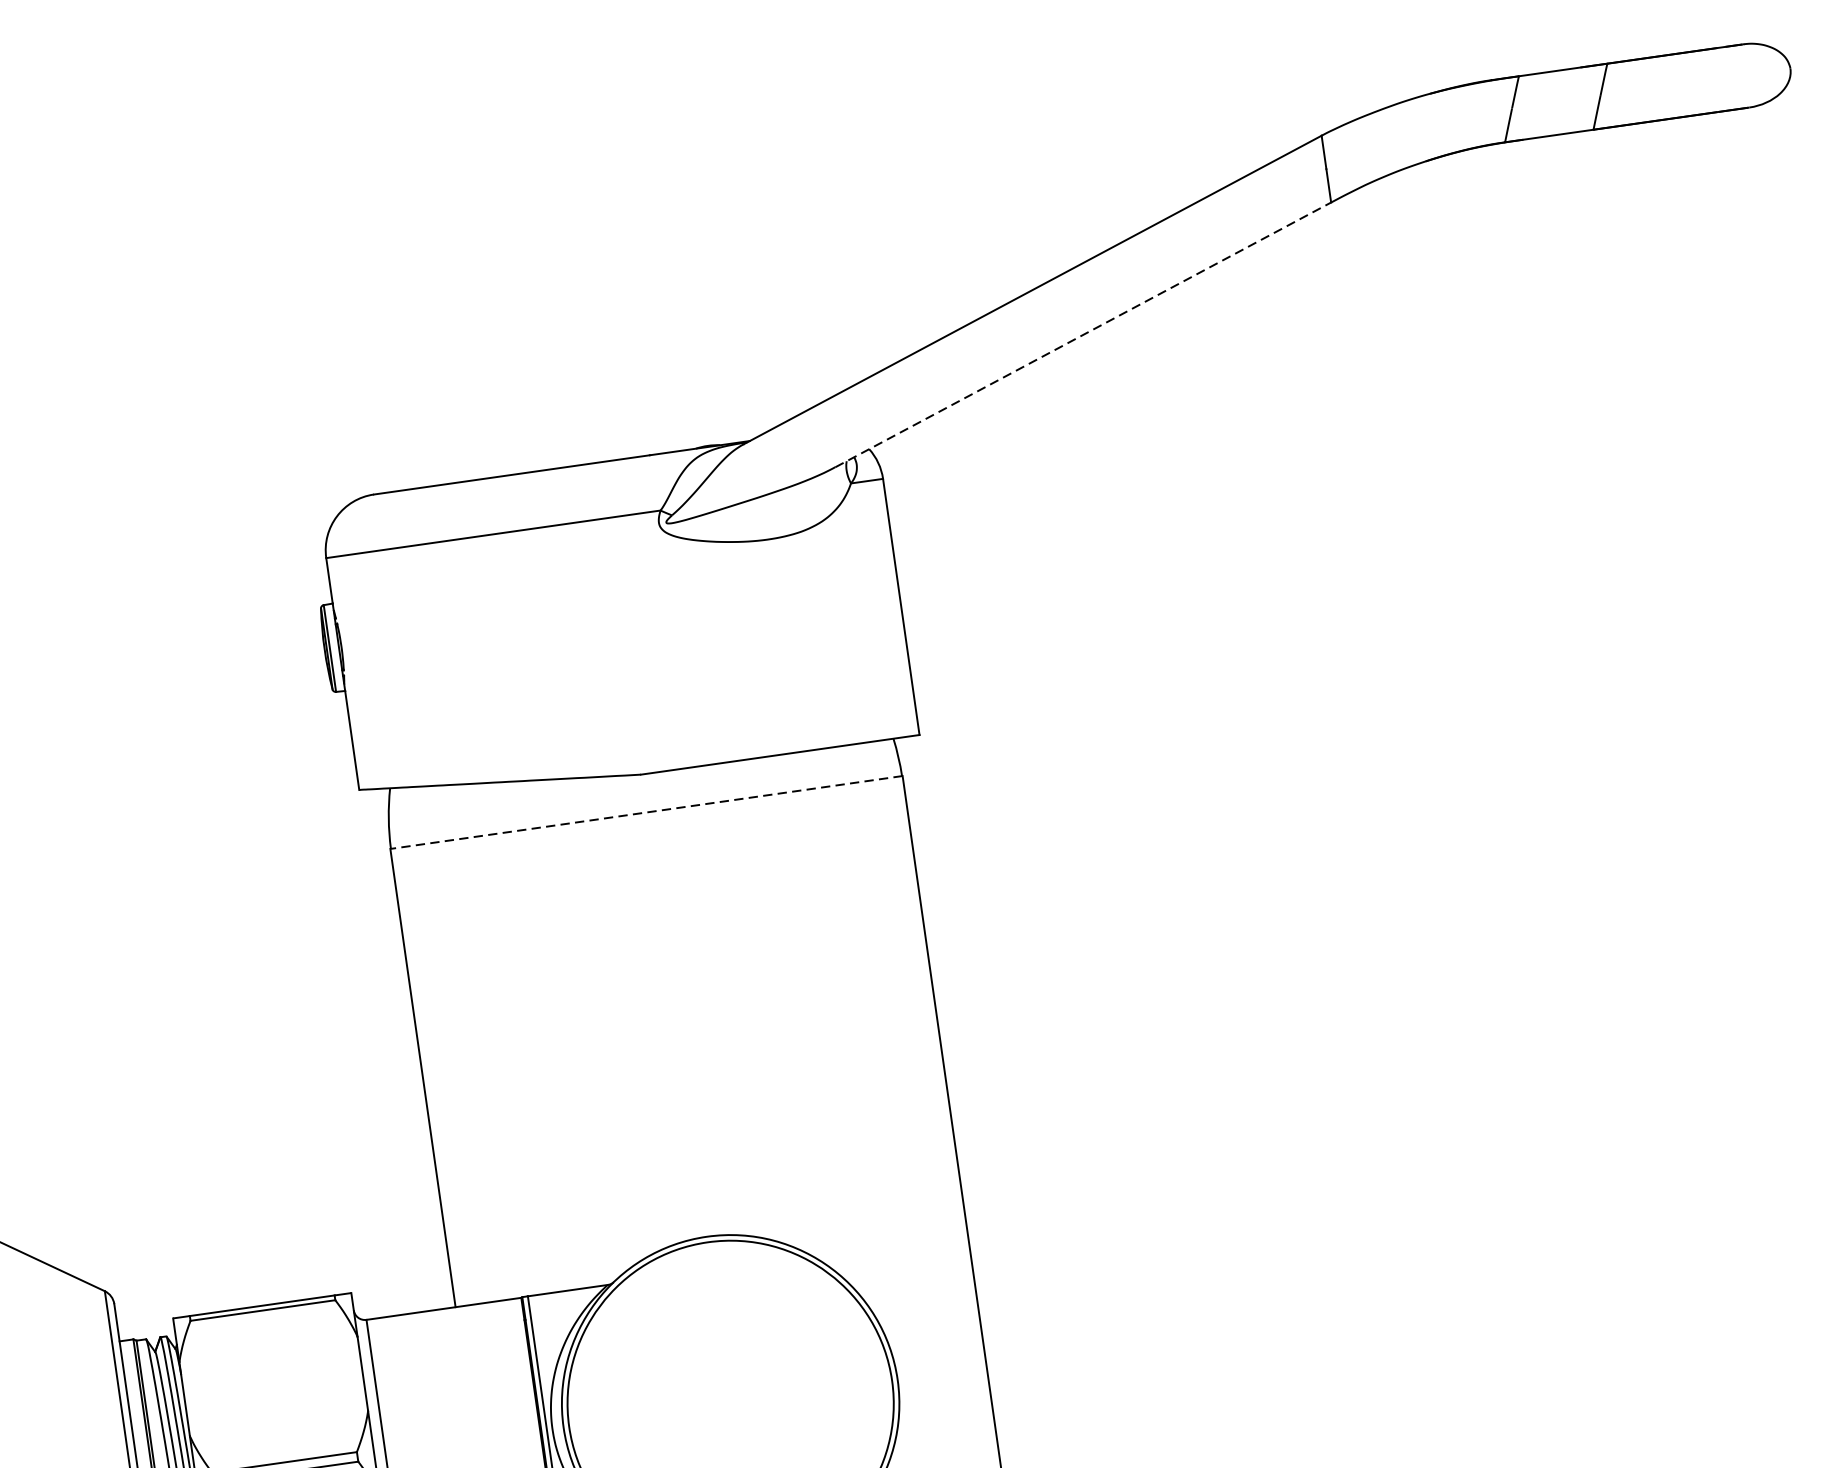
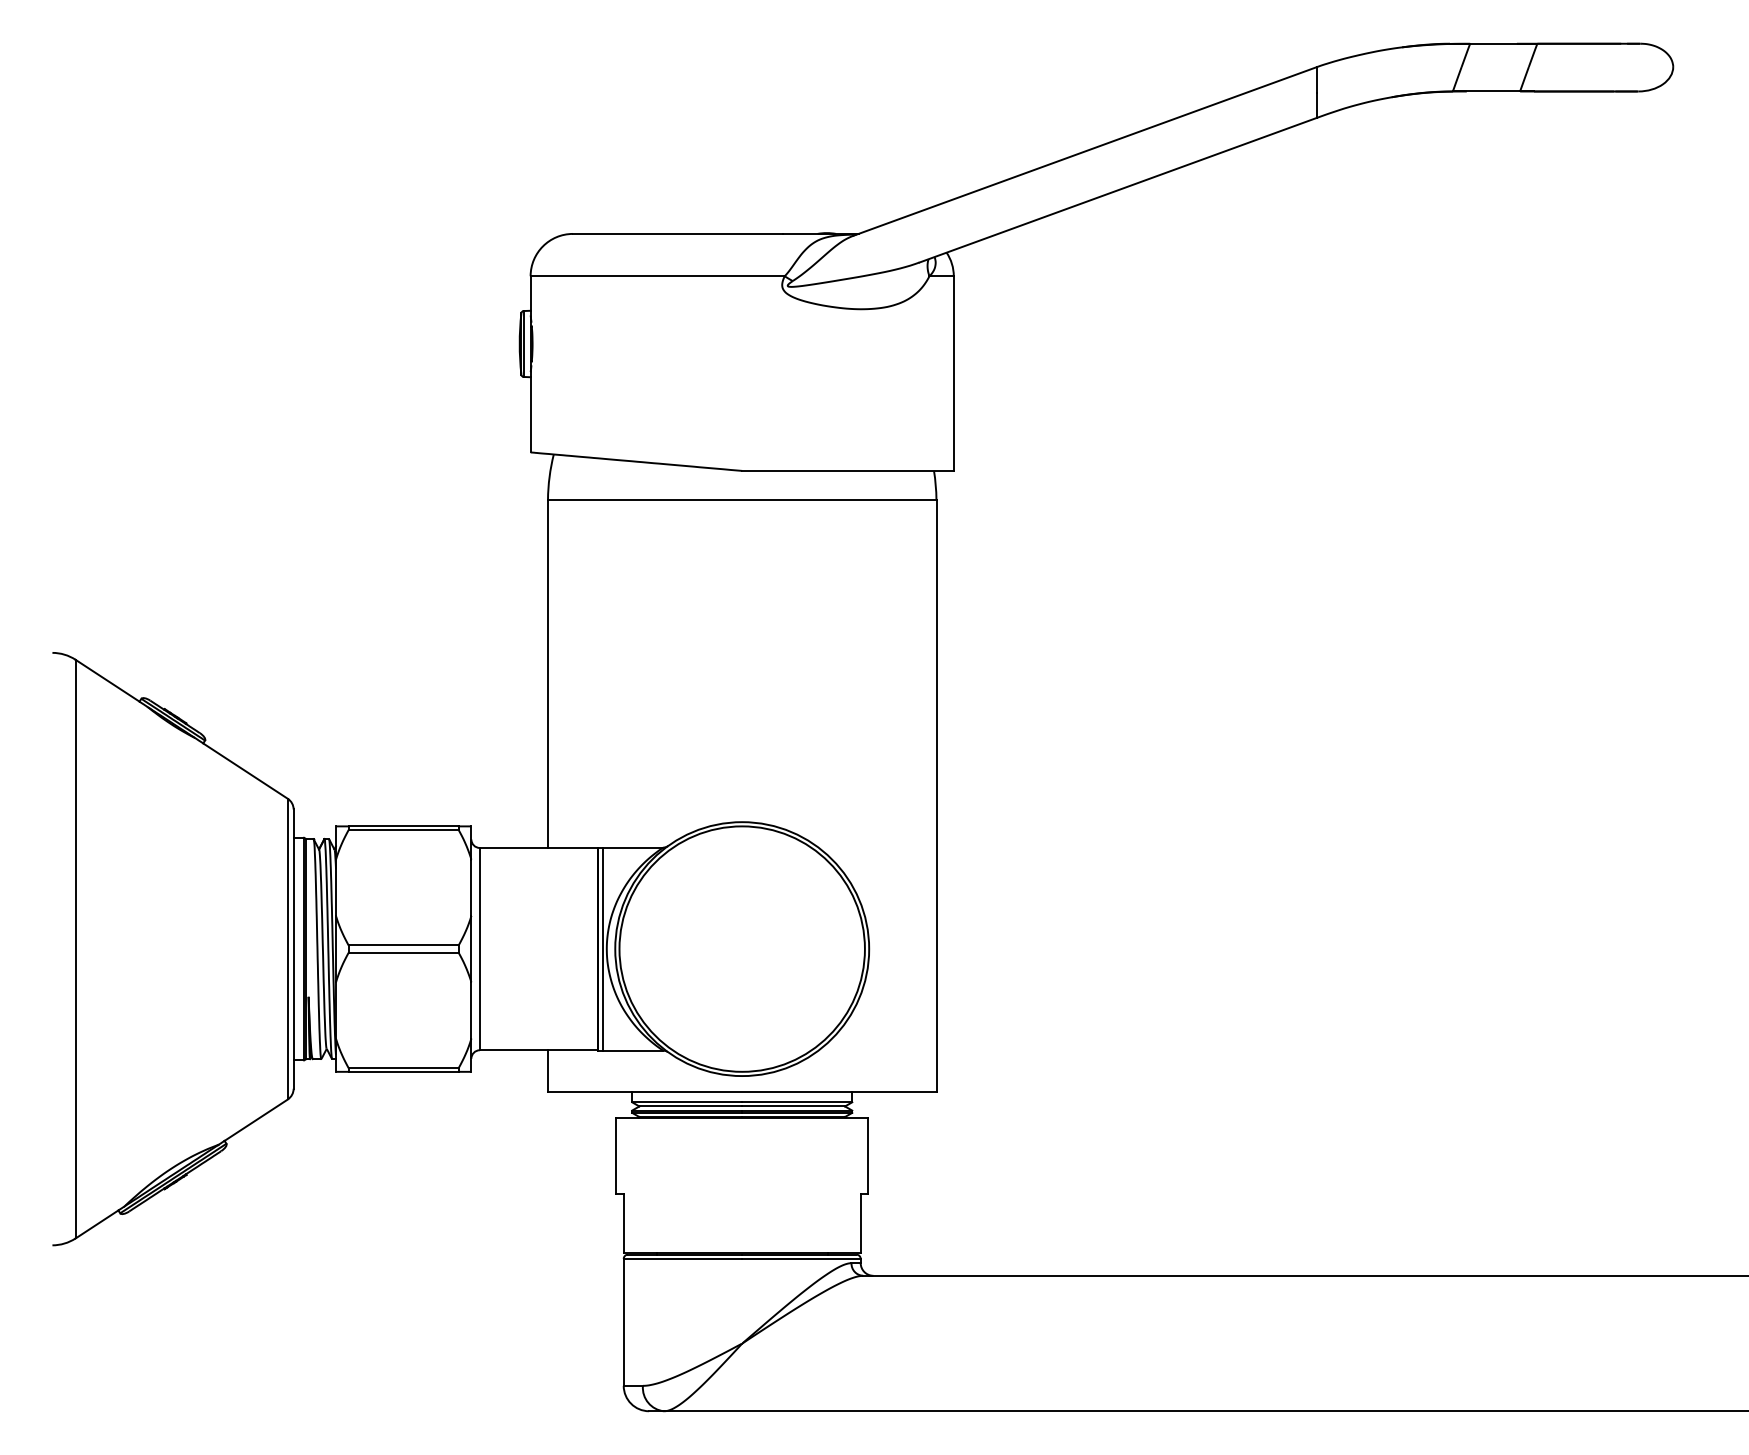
line: (1083, 335) -> (1118, 190), dashed -> solid
line: (646, 812) -> (742, 499), dashed -> solid

